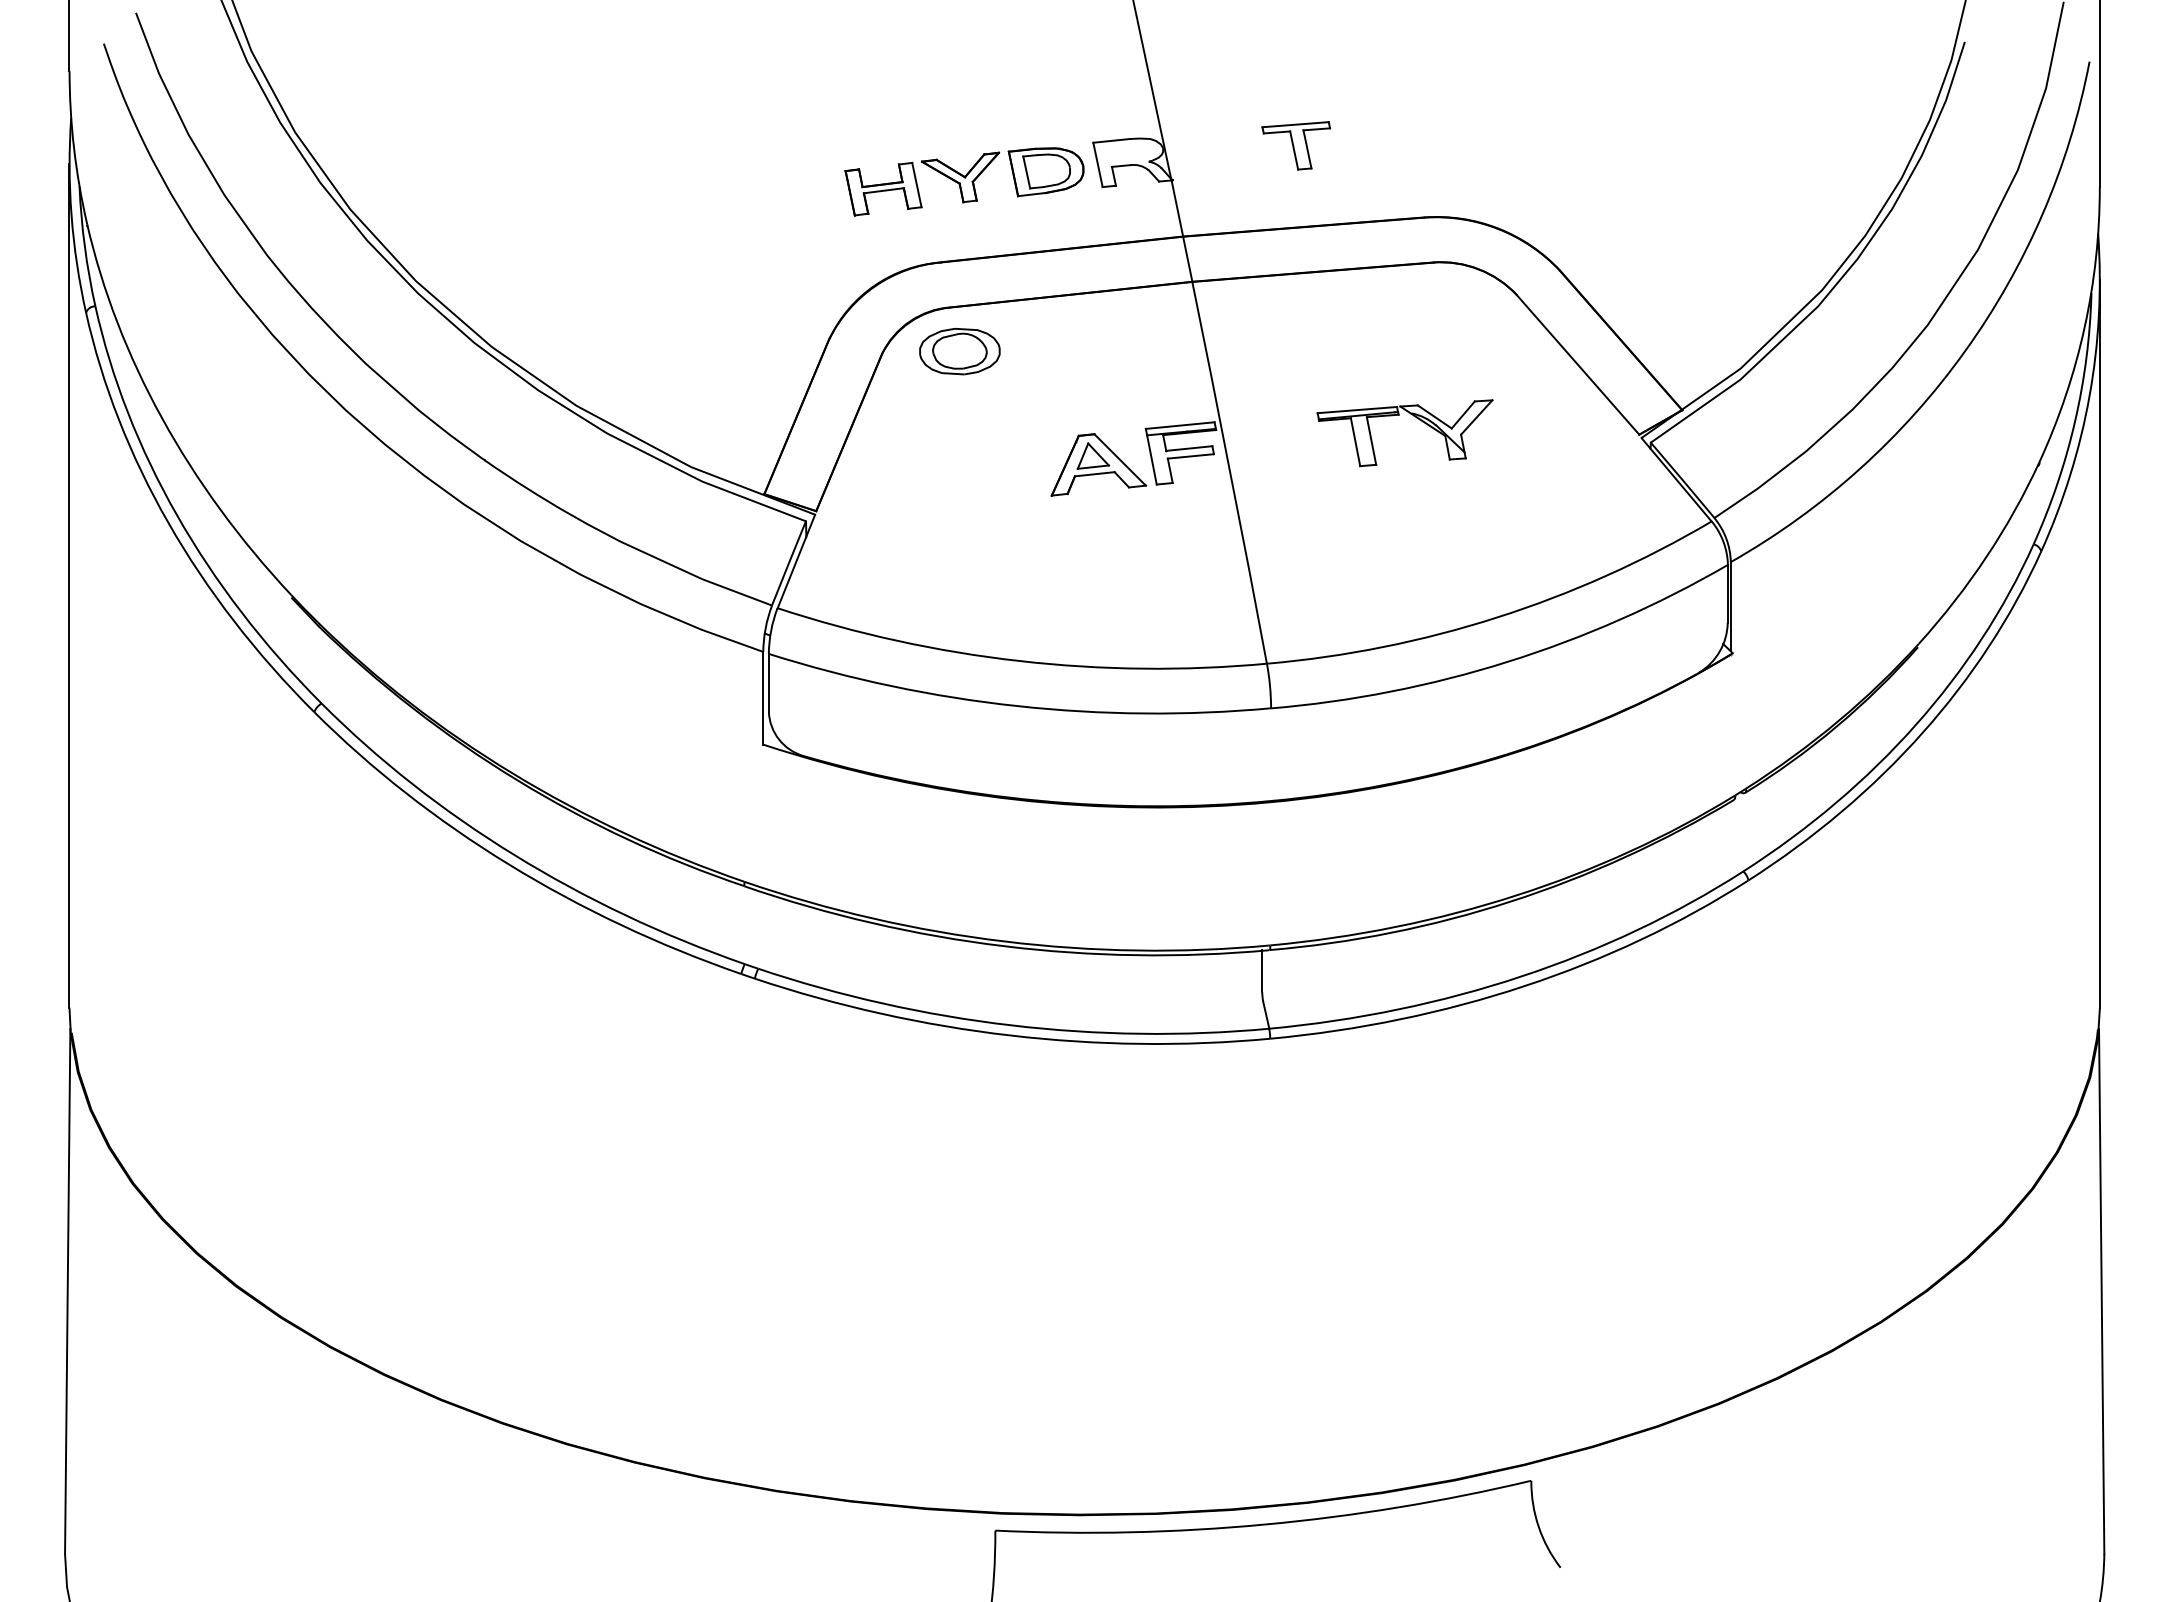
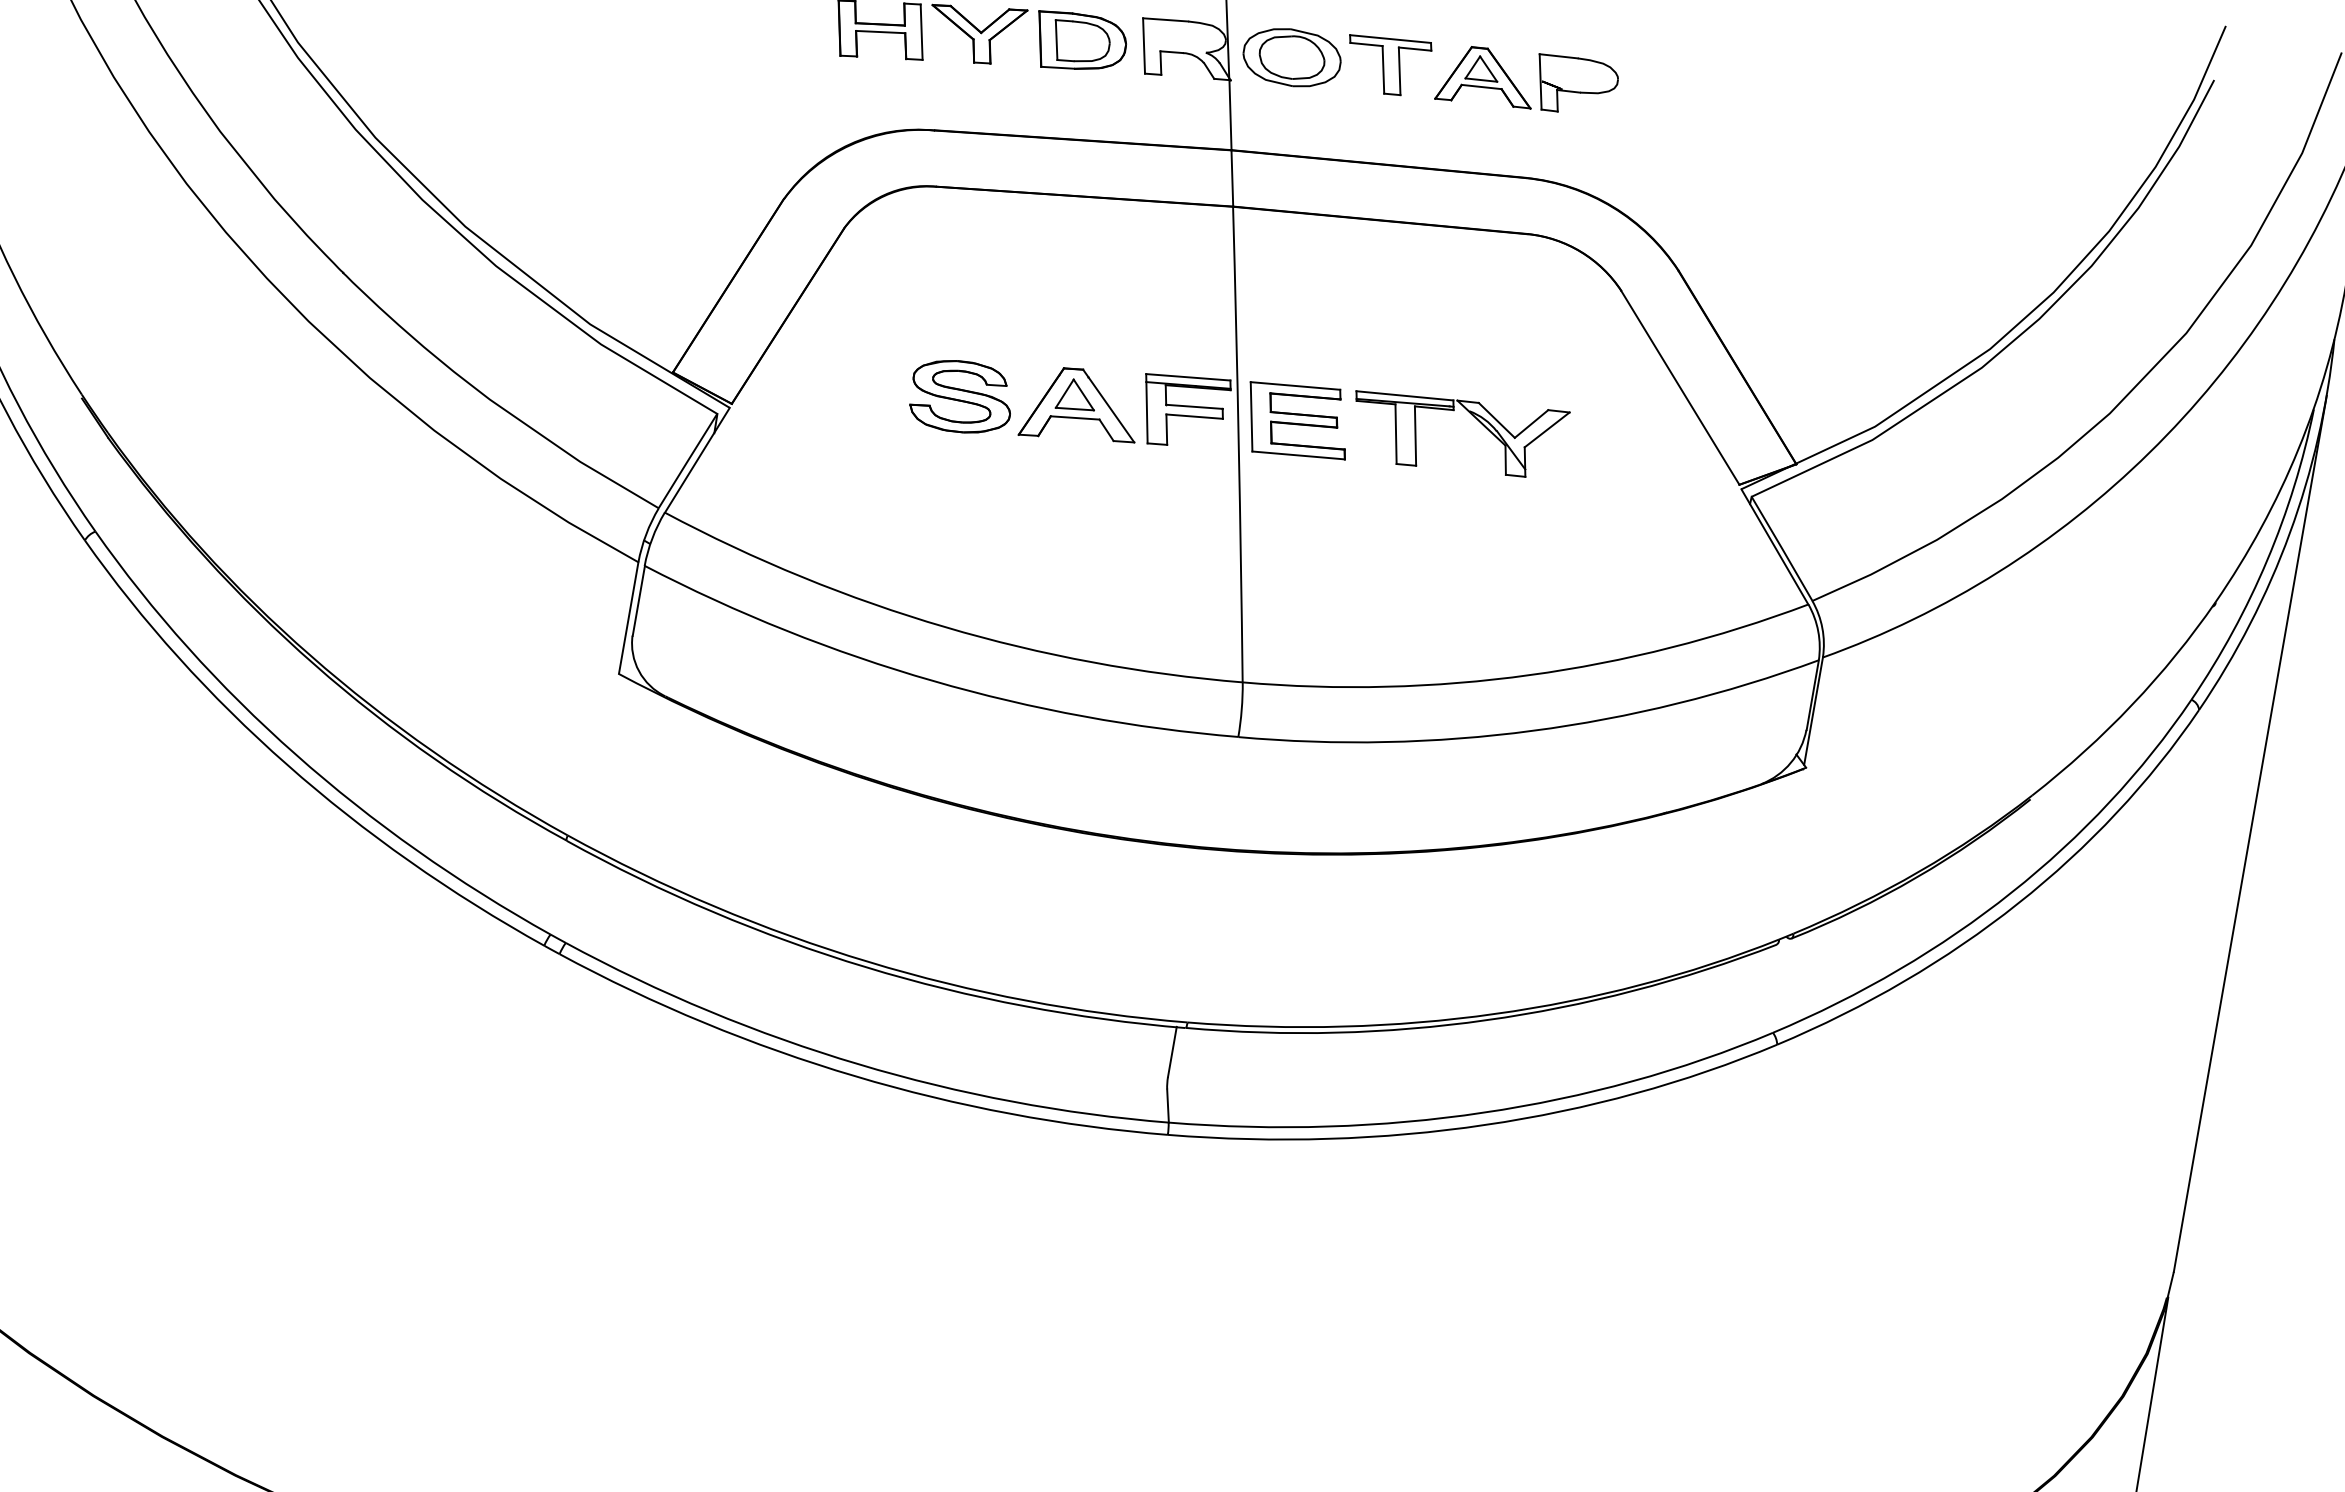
part: (1421, 139) -> (1539, 83), added
part: (959, 351) -> (1291, 57), moved
part: (1274, 445) -> (1297, 421), added
part: (1000, 473) -> (961, 397), added

